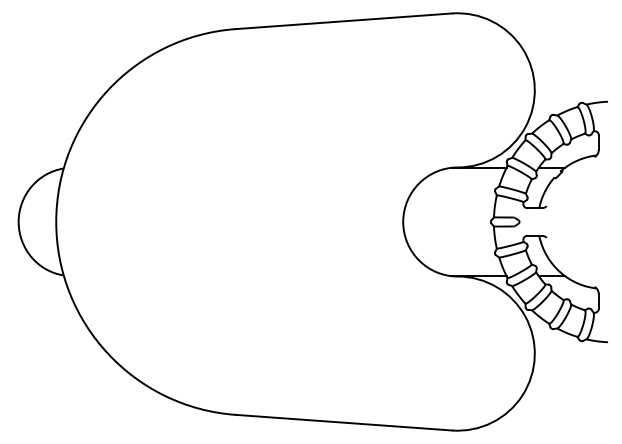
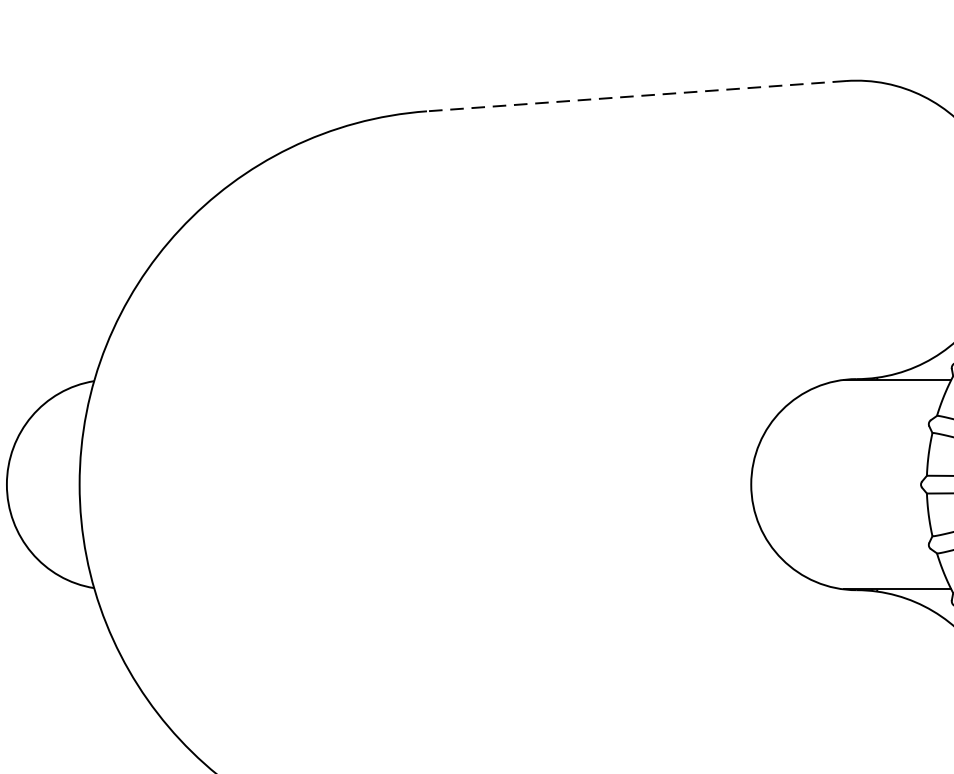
line: (343, 21) -> (635, 96), solid -> dashed

